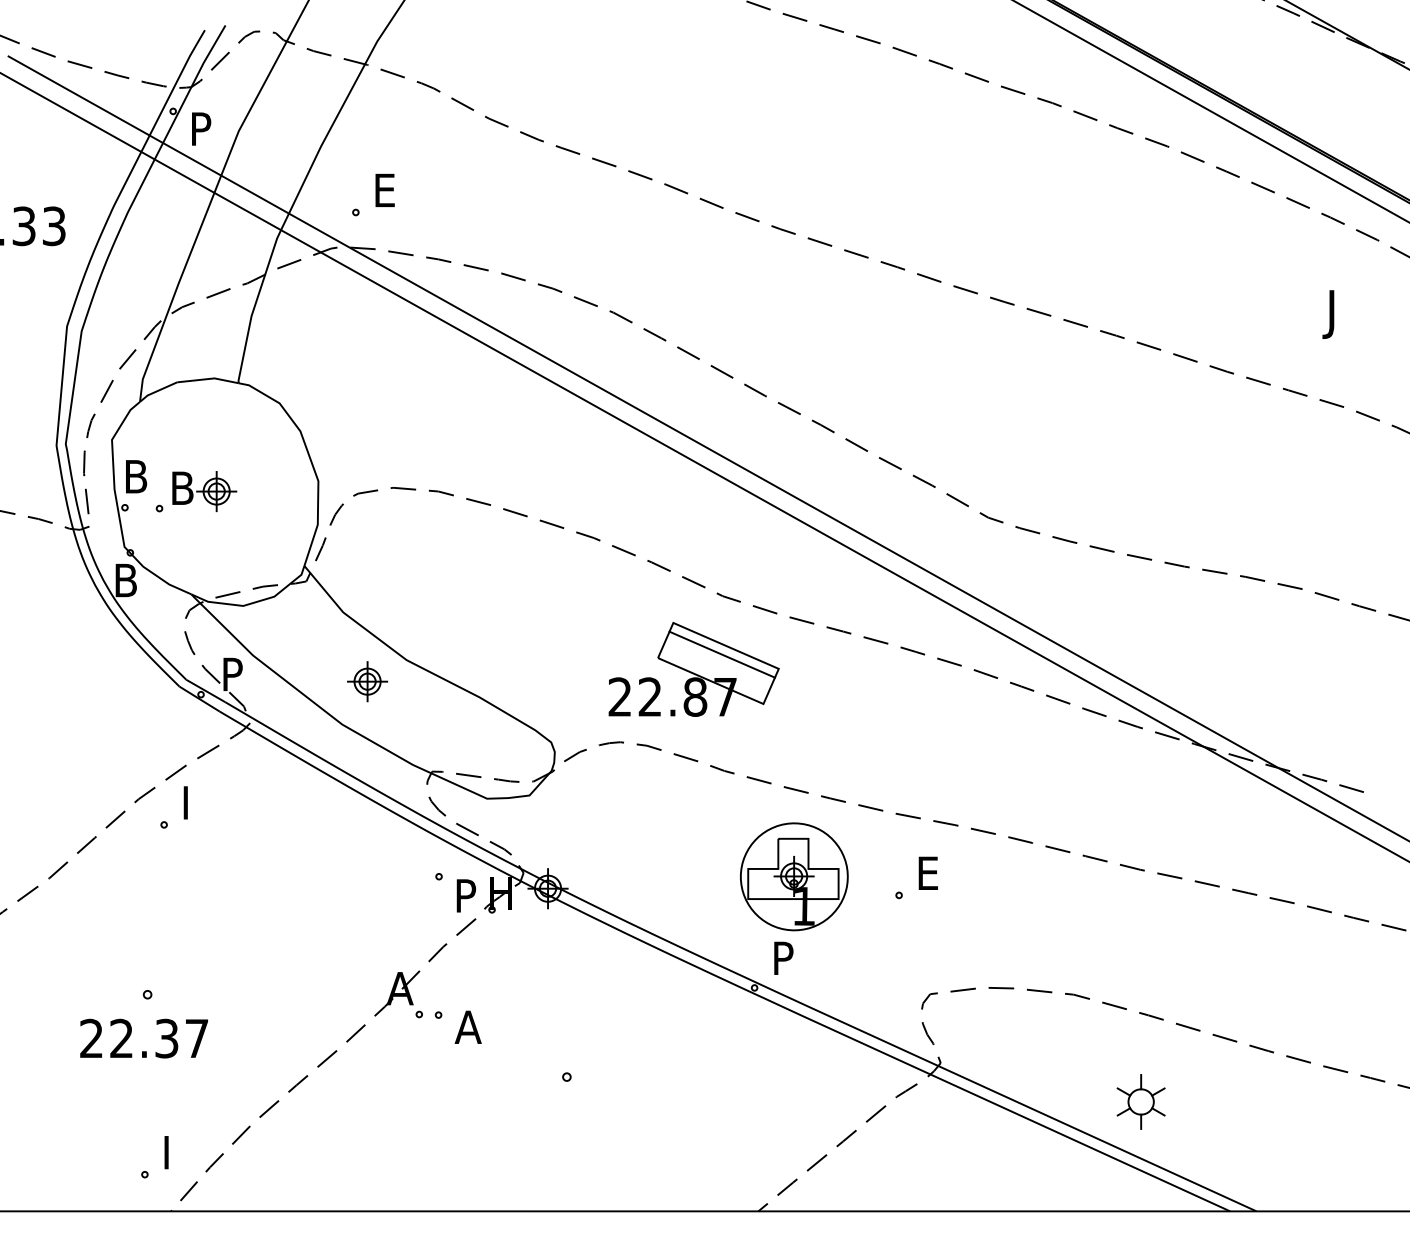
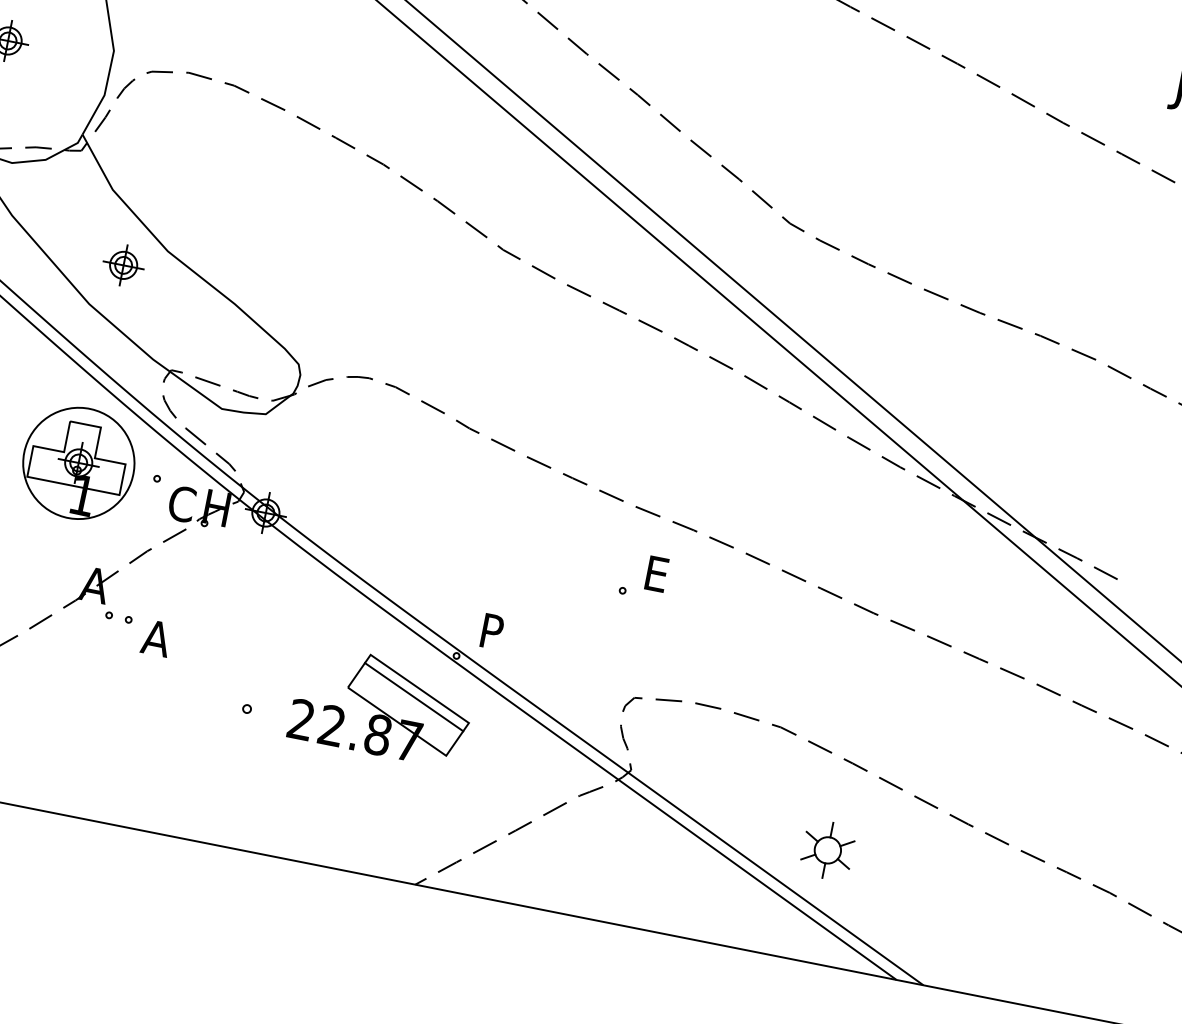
part: (693, 669) -> (381, 706), moved
part: (794, 876) -> (79, 463), moved
text: (467, 895) -> (182, 503), P -> C

